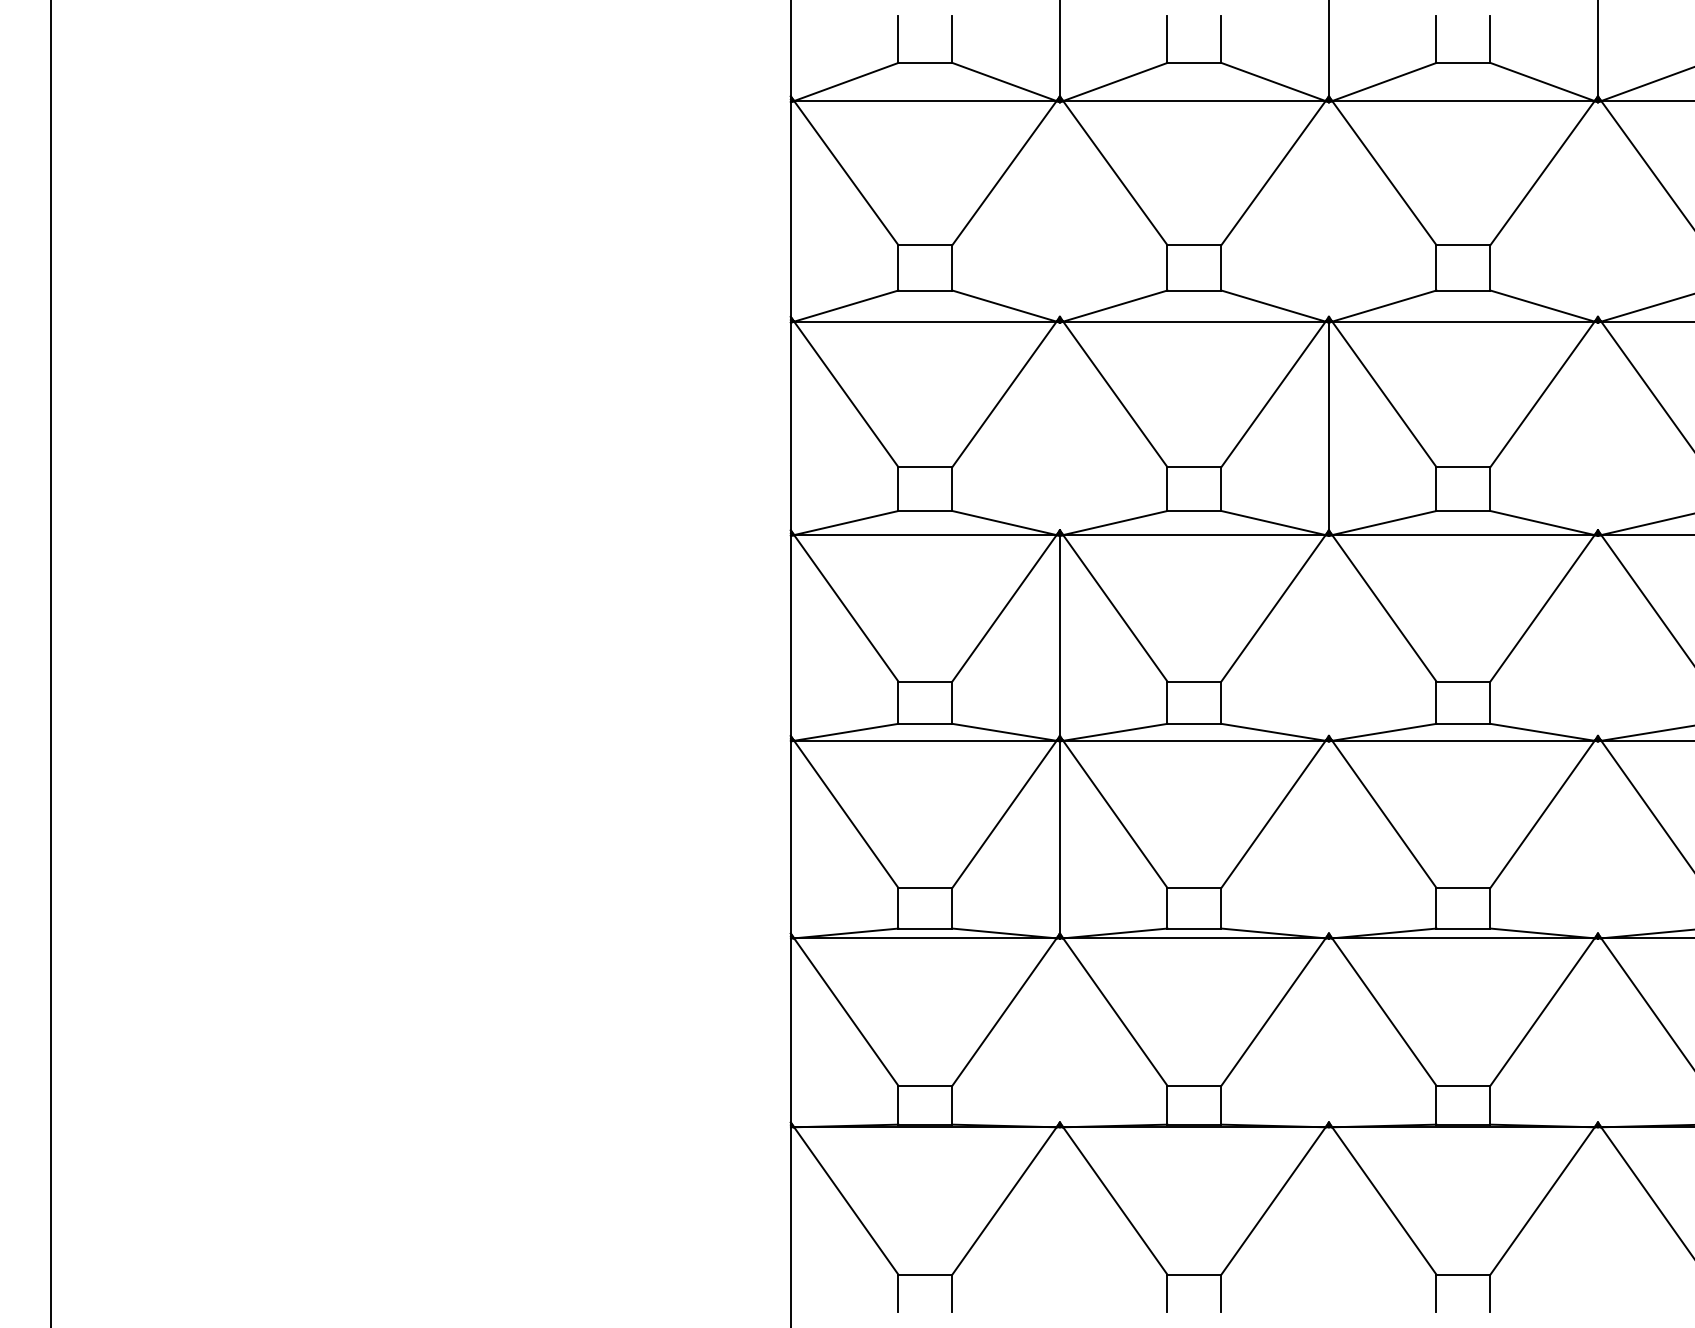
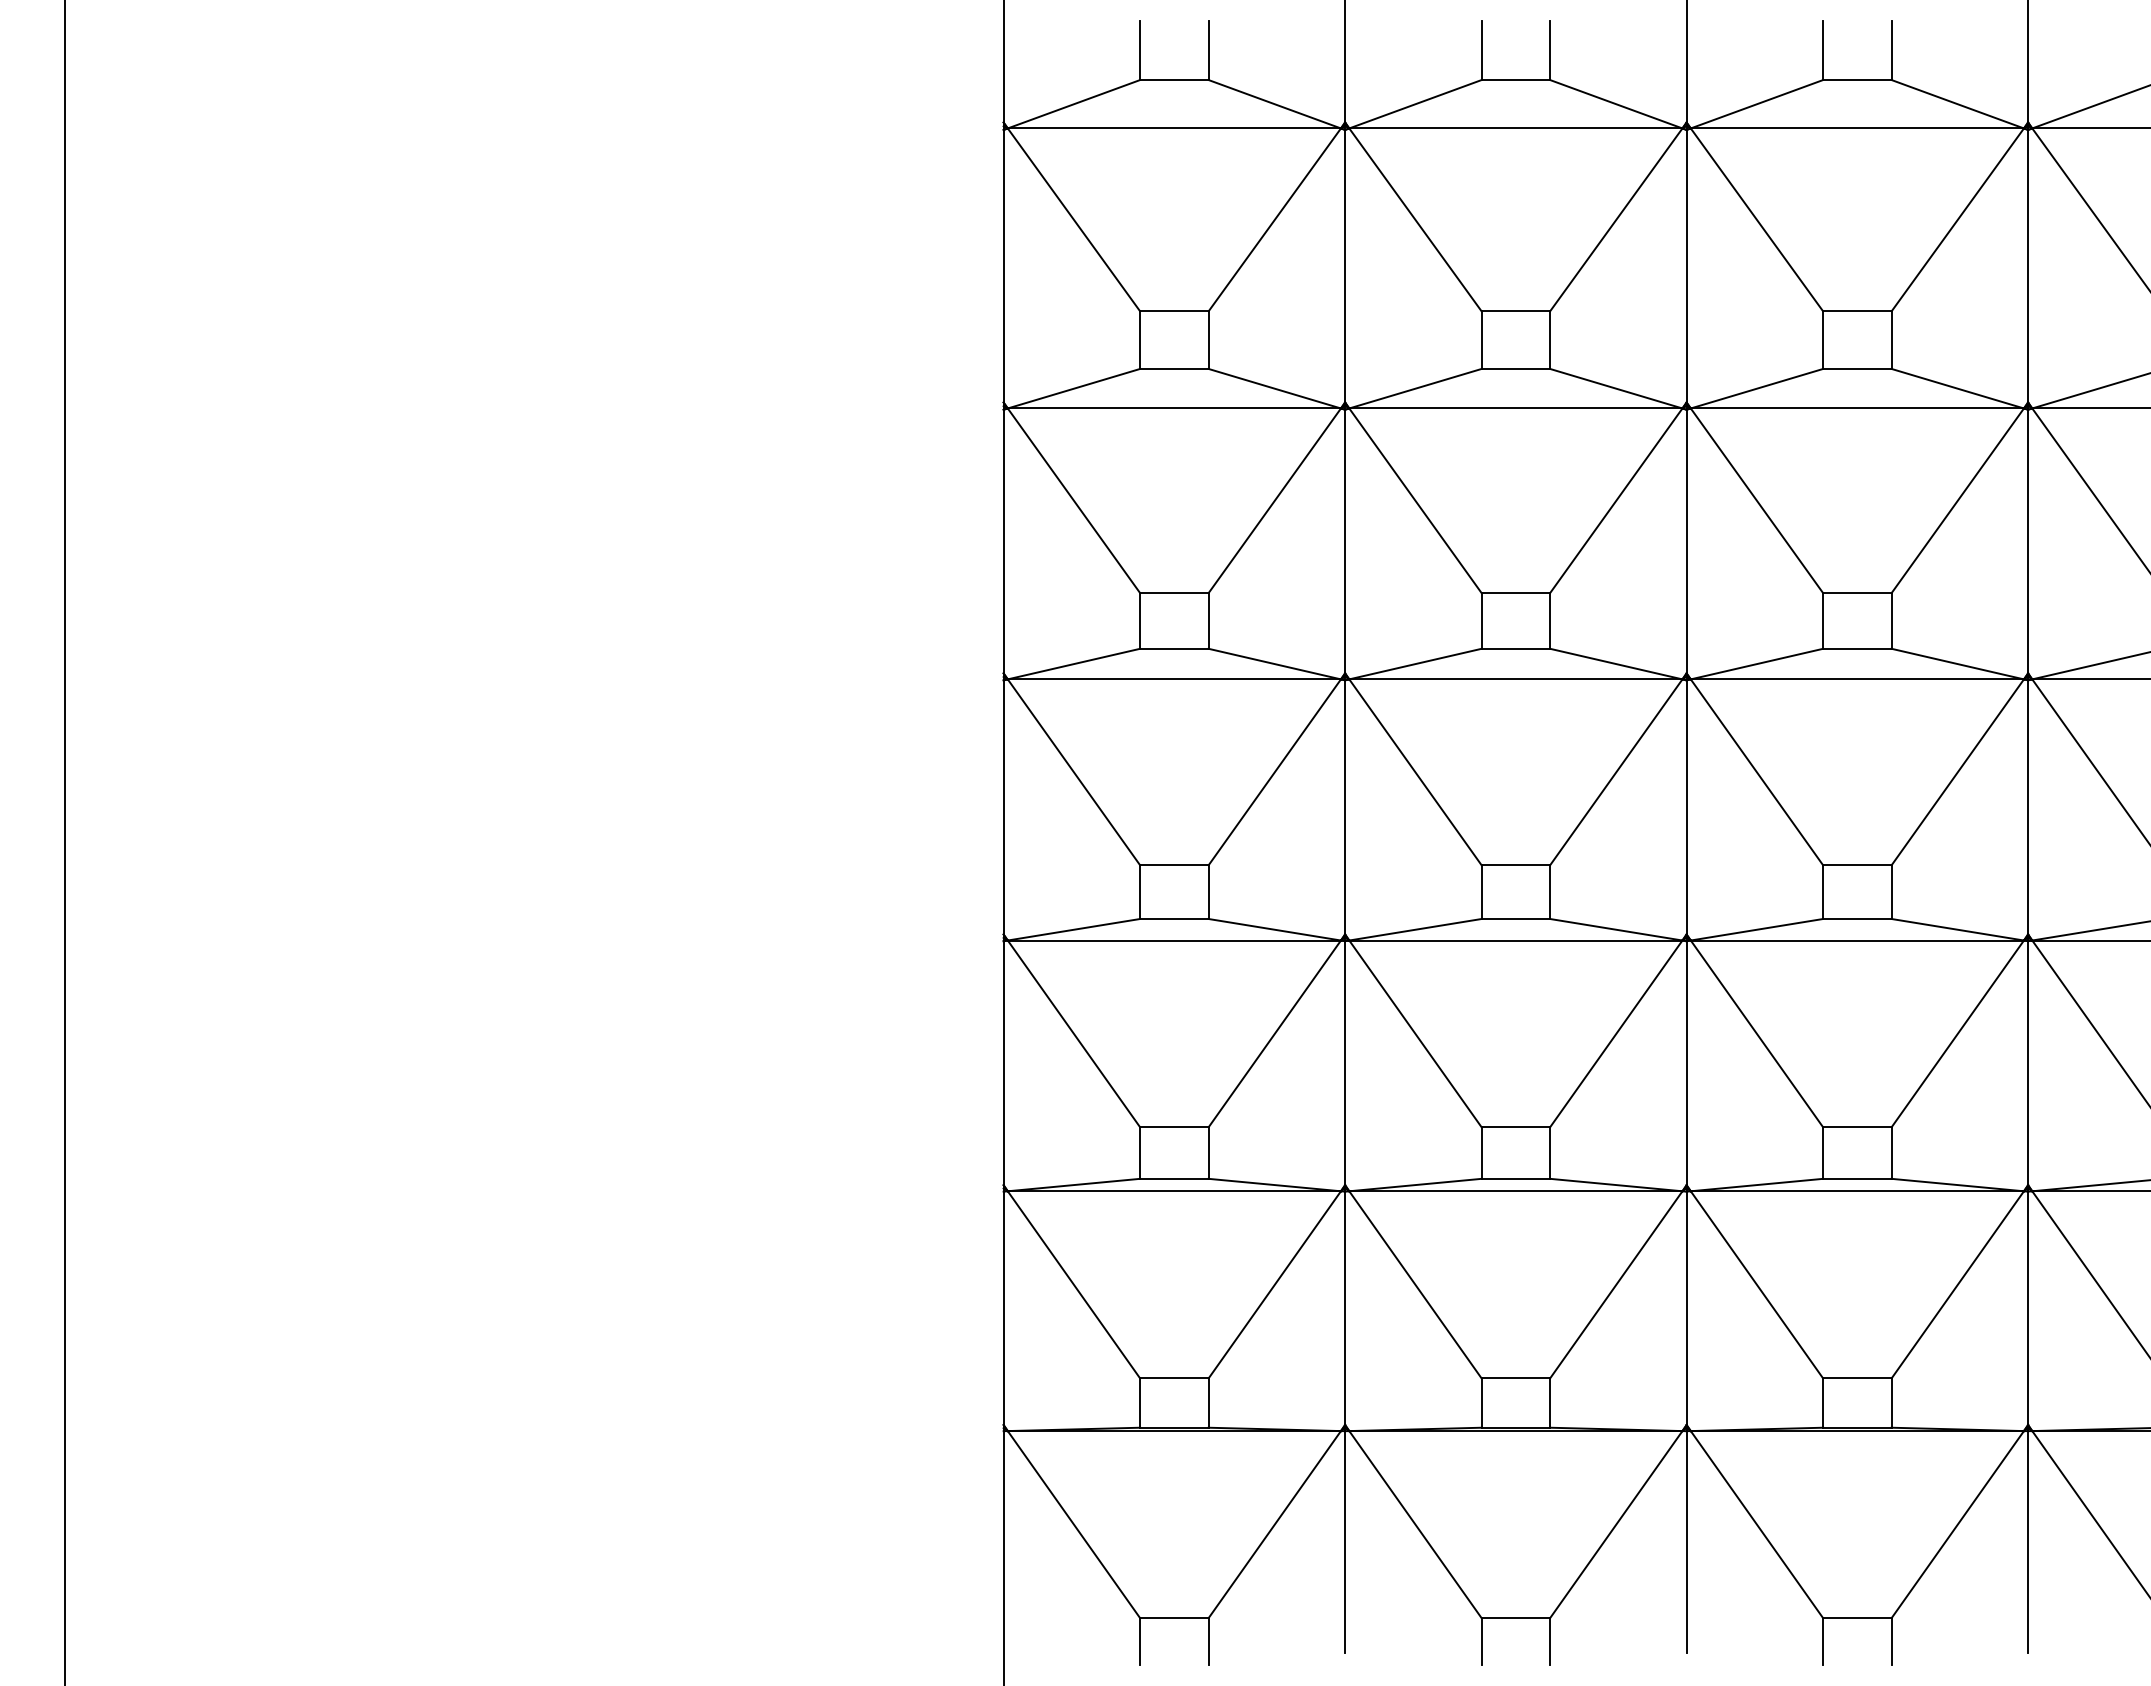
line: (1060, 209) -> (1345, 266), added
line: (1328, 209) -> (1686, 266), added
line: (1598, 209) -> (2028, 266), added
line: (1060, 426) -> (1345, 541), added
line: (1598, 426) -> (2028, 541), added
line: (1328, 636) -> (1686, 807), added
line: (1598, 636) -> (2028, 807), added
line: (1328, 837) -> (1686, 1063), added
line: (1598, 837) -> (2028, 1063), added
line: (1060, 1029) -> (1345, 1307), added
line: (1328, 1029) -> (1686, 1307), added
line: (1598, 1029) -> (2028, 1307), added
line: (1060, 1215) -> (1345, 1542), added
line: (1328, 1215) -> (1686, 1542), added
line: (1598, 1215) -> (2028, 1542), added

